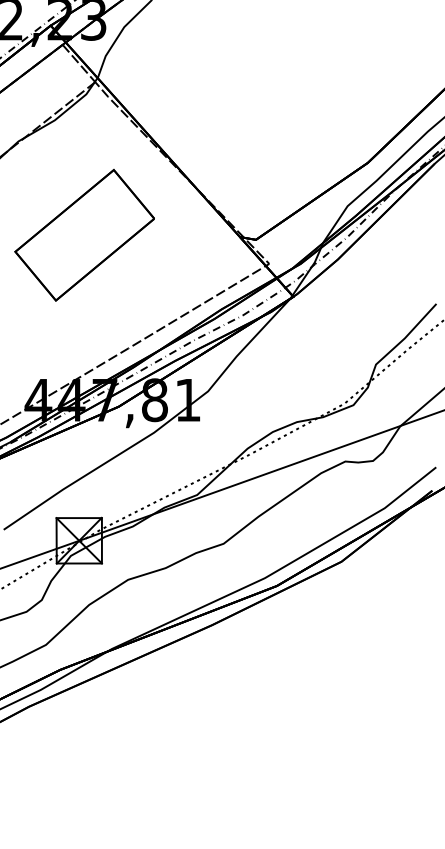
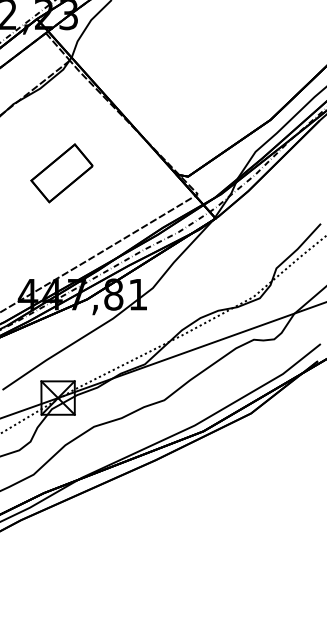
part: (84, 235) -> (61, 173), size x0.6

